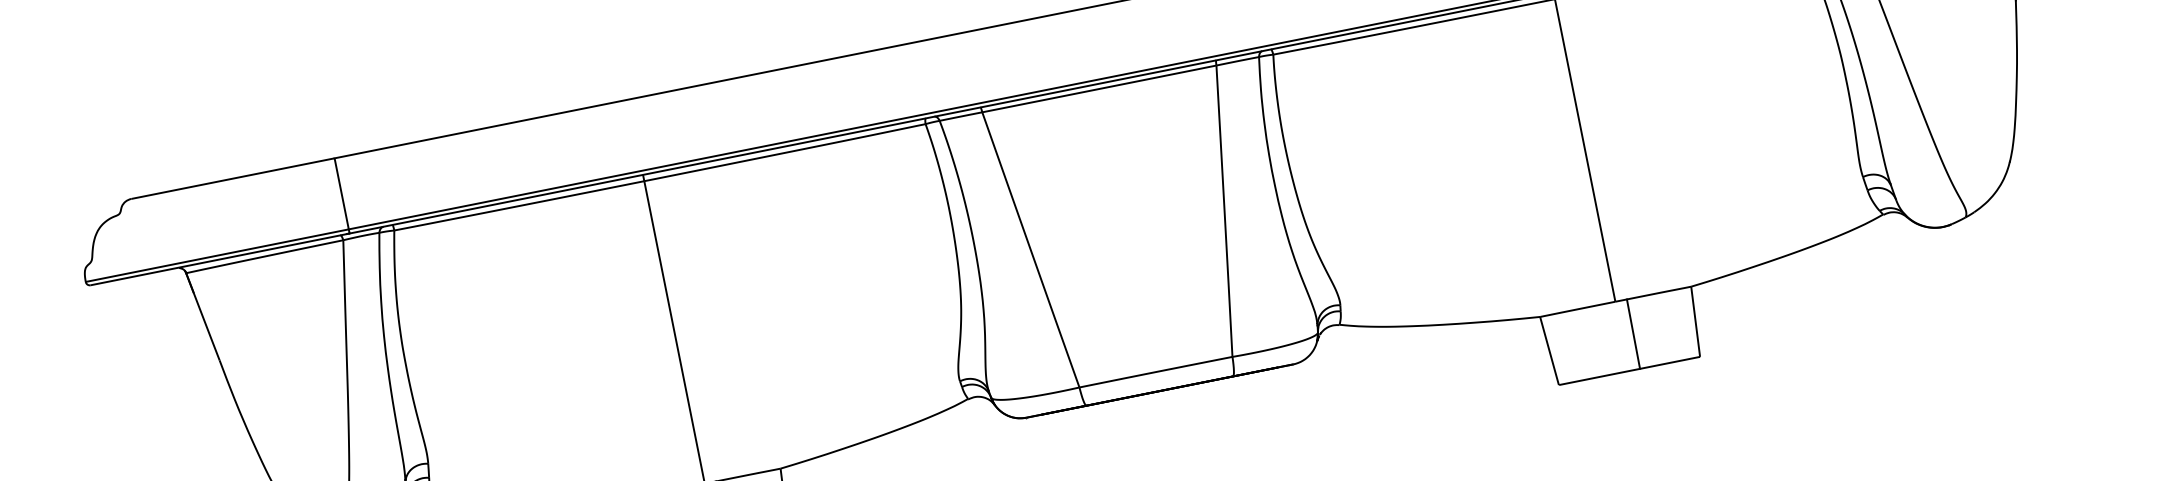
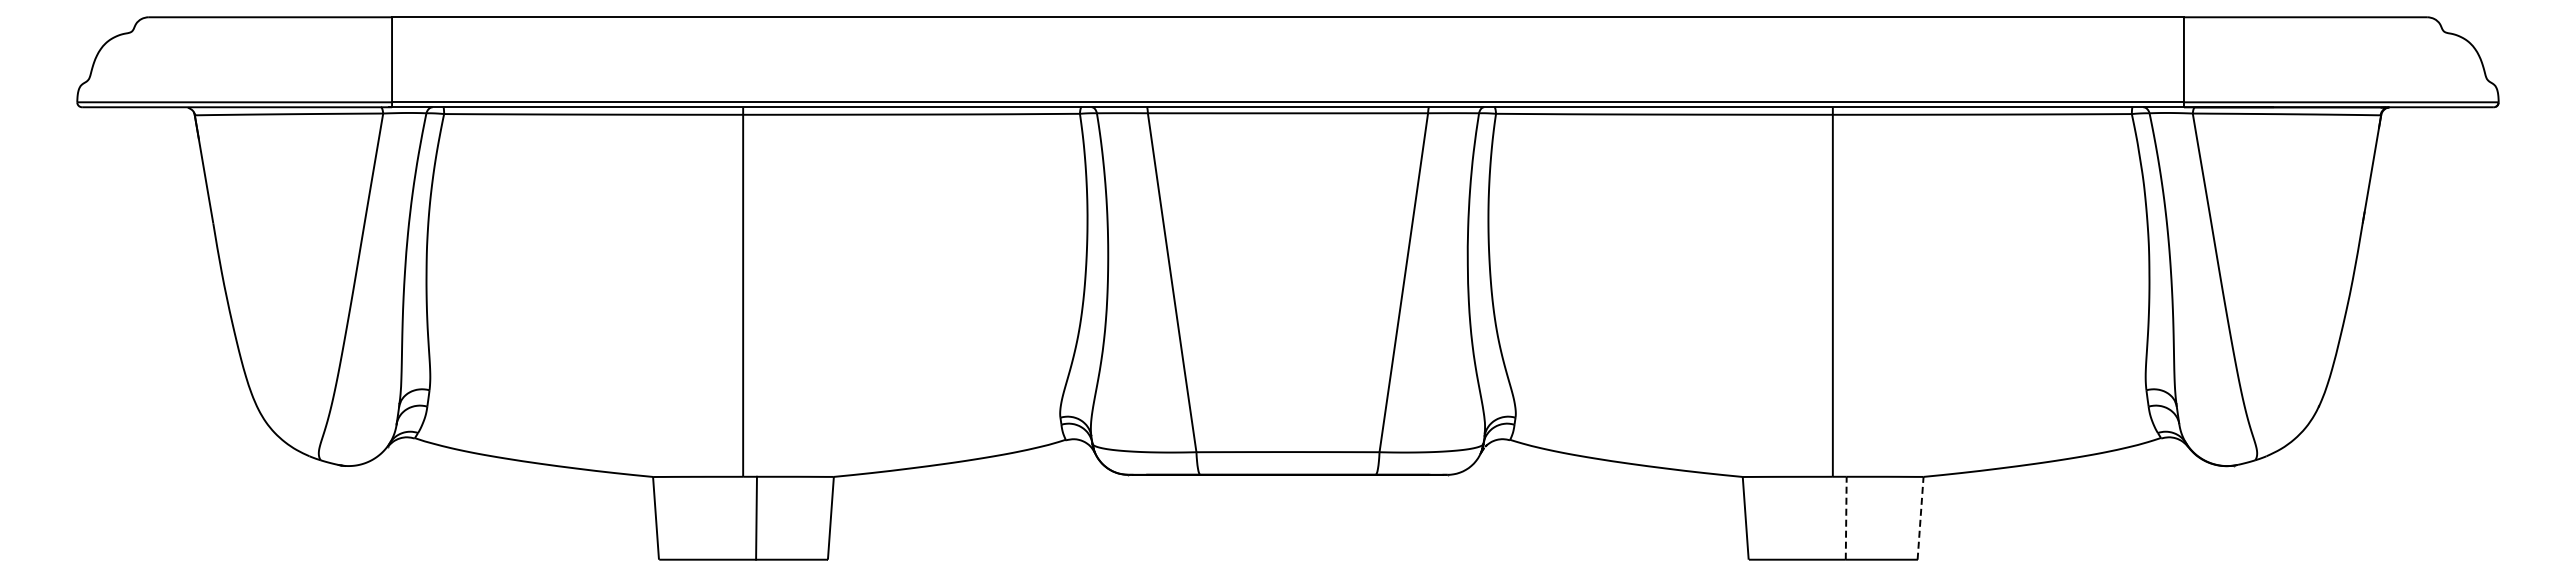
line: (1695, 321) -> (1920, 518), solid -> dashed
line: (1633, 333) -> (1846, 517), solid -> dashed

